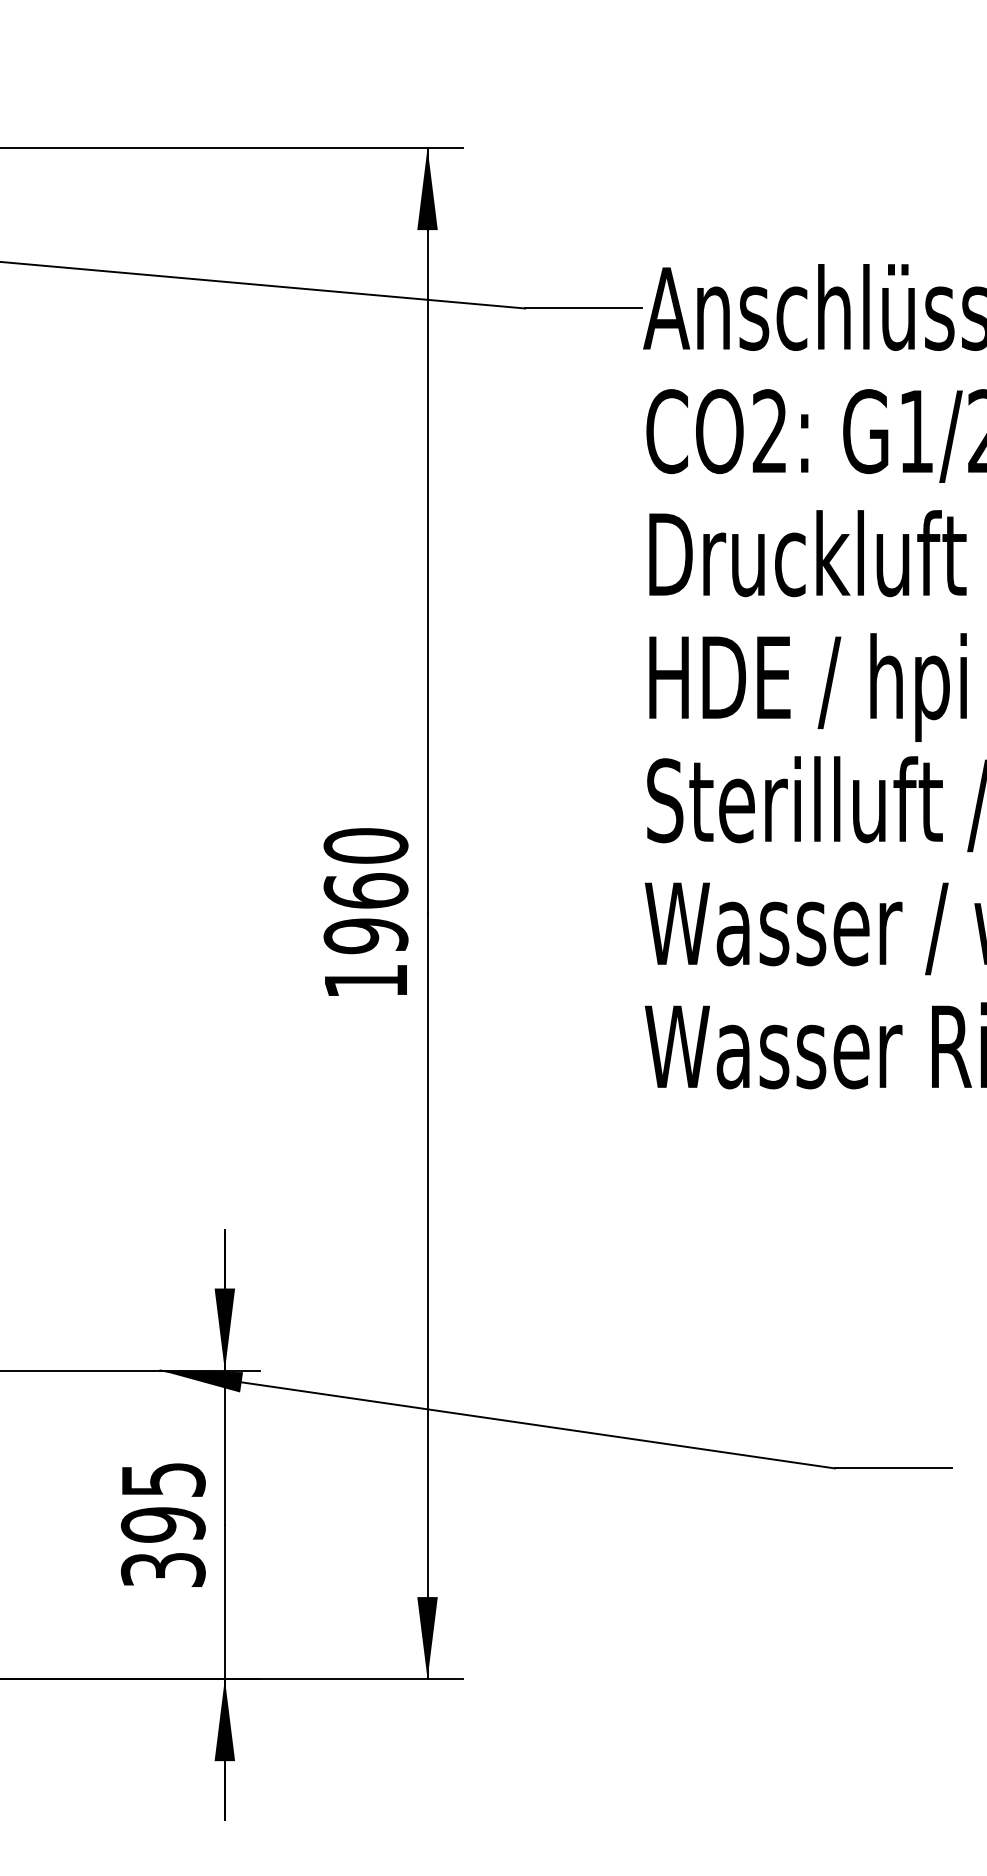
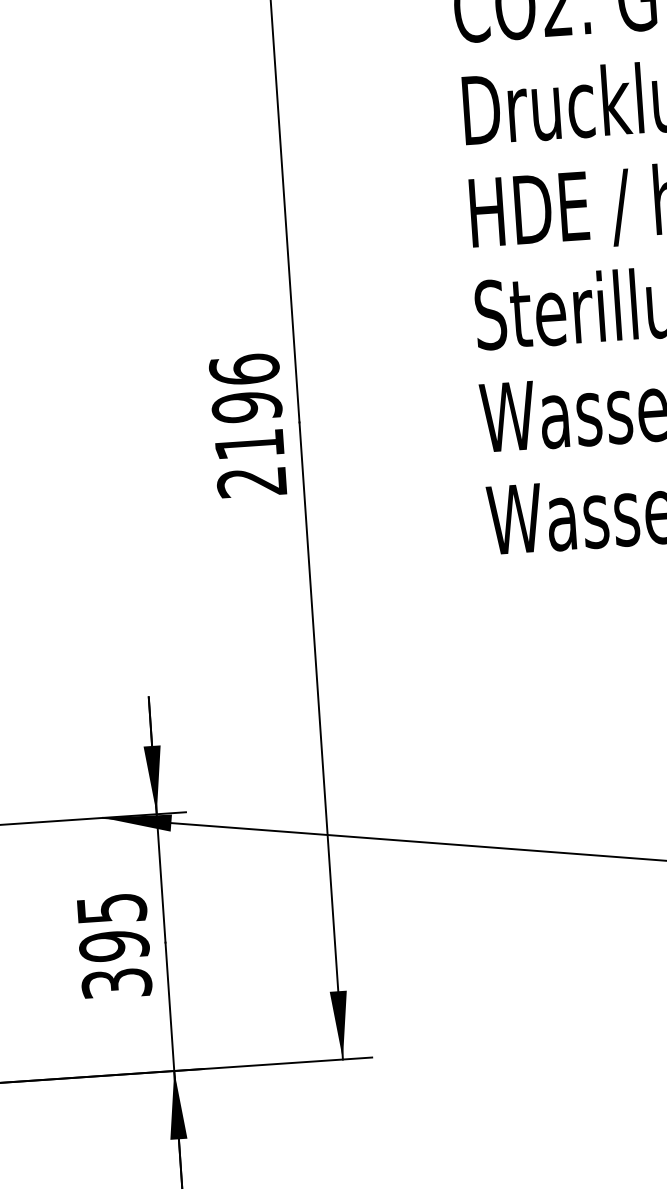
text: (365, 912) -> (247, 425), 1960 -> 2196

